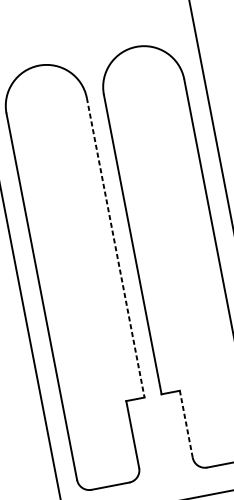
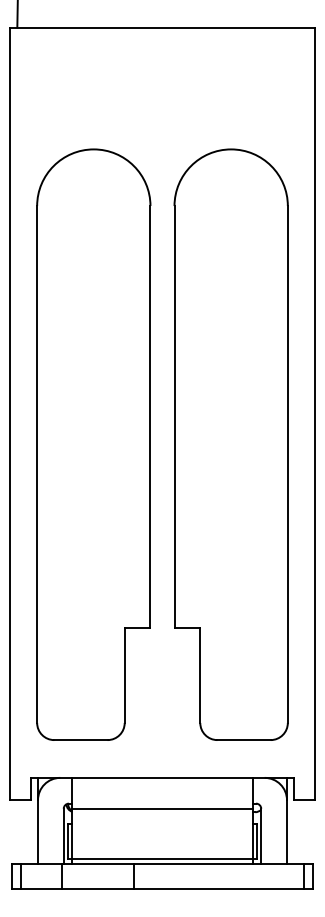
line: (115, 247) -> (150, 417), dashed -> solid
line: (186, 424) -> (200, 675), dashed -> solid

